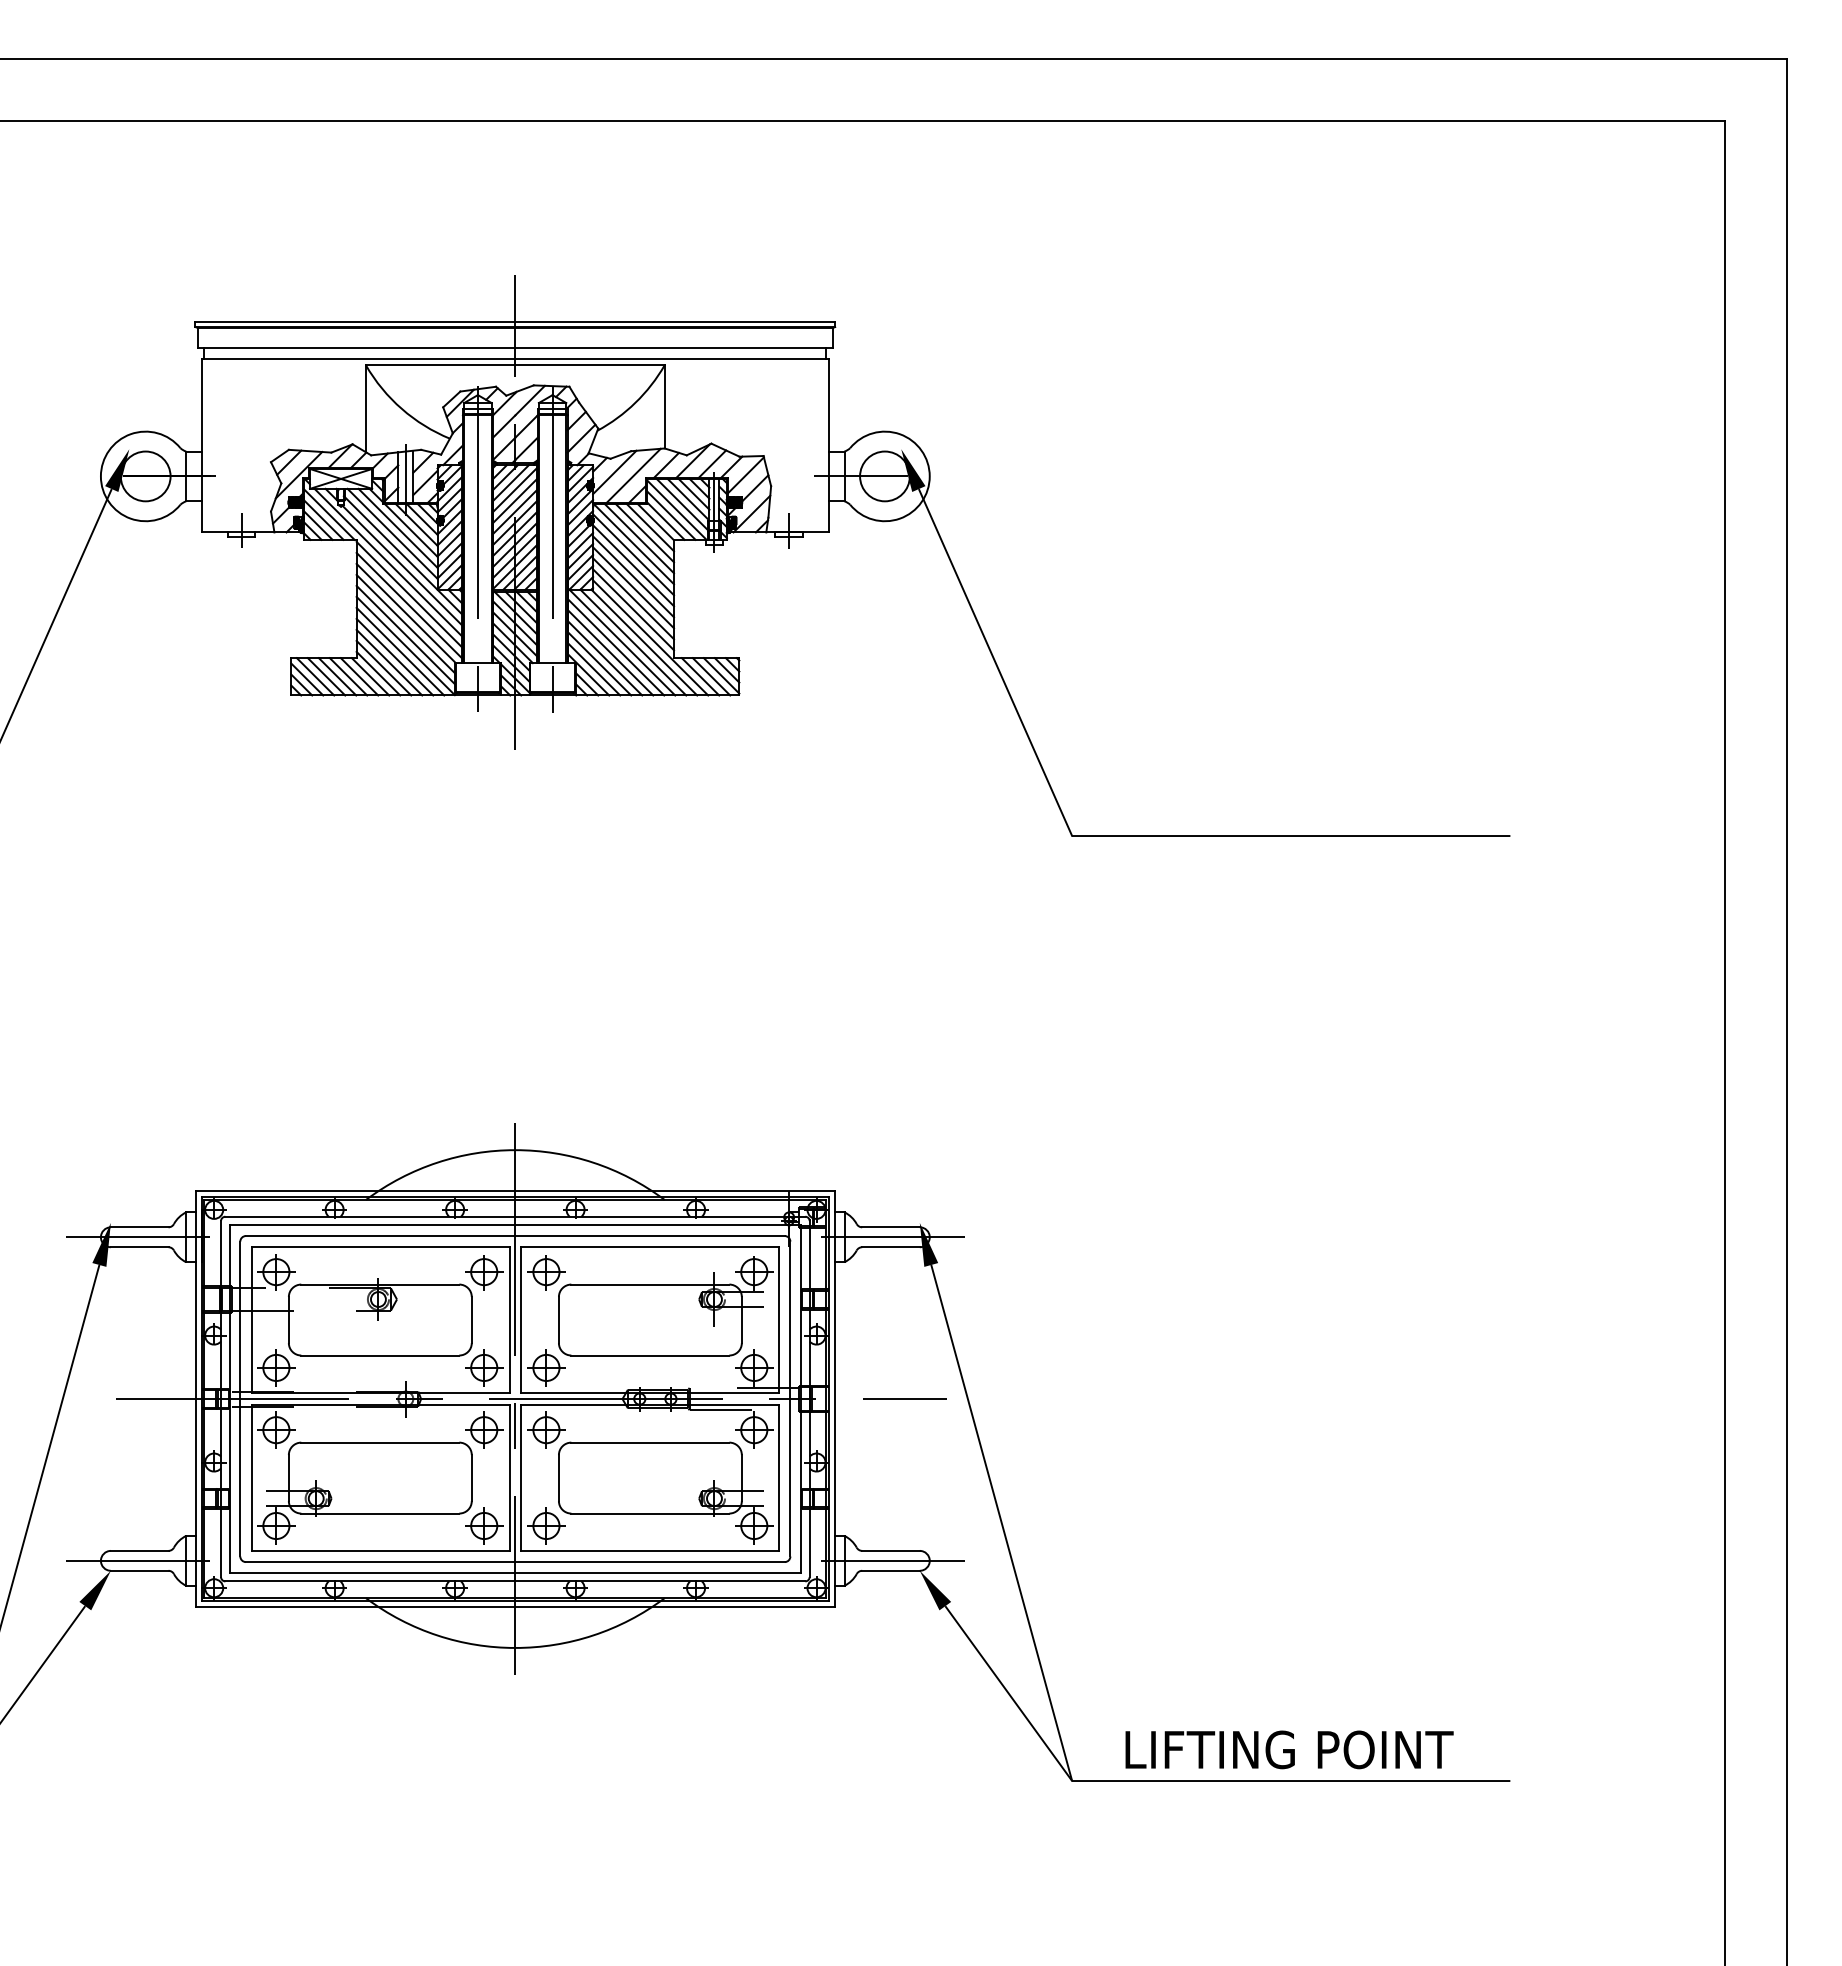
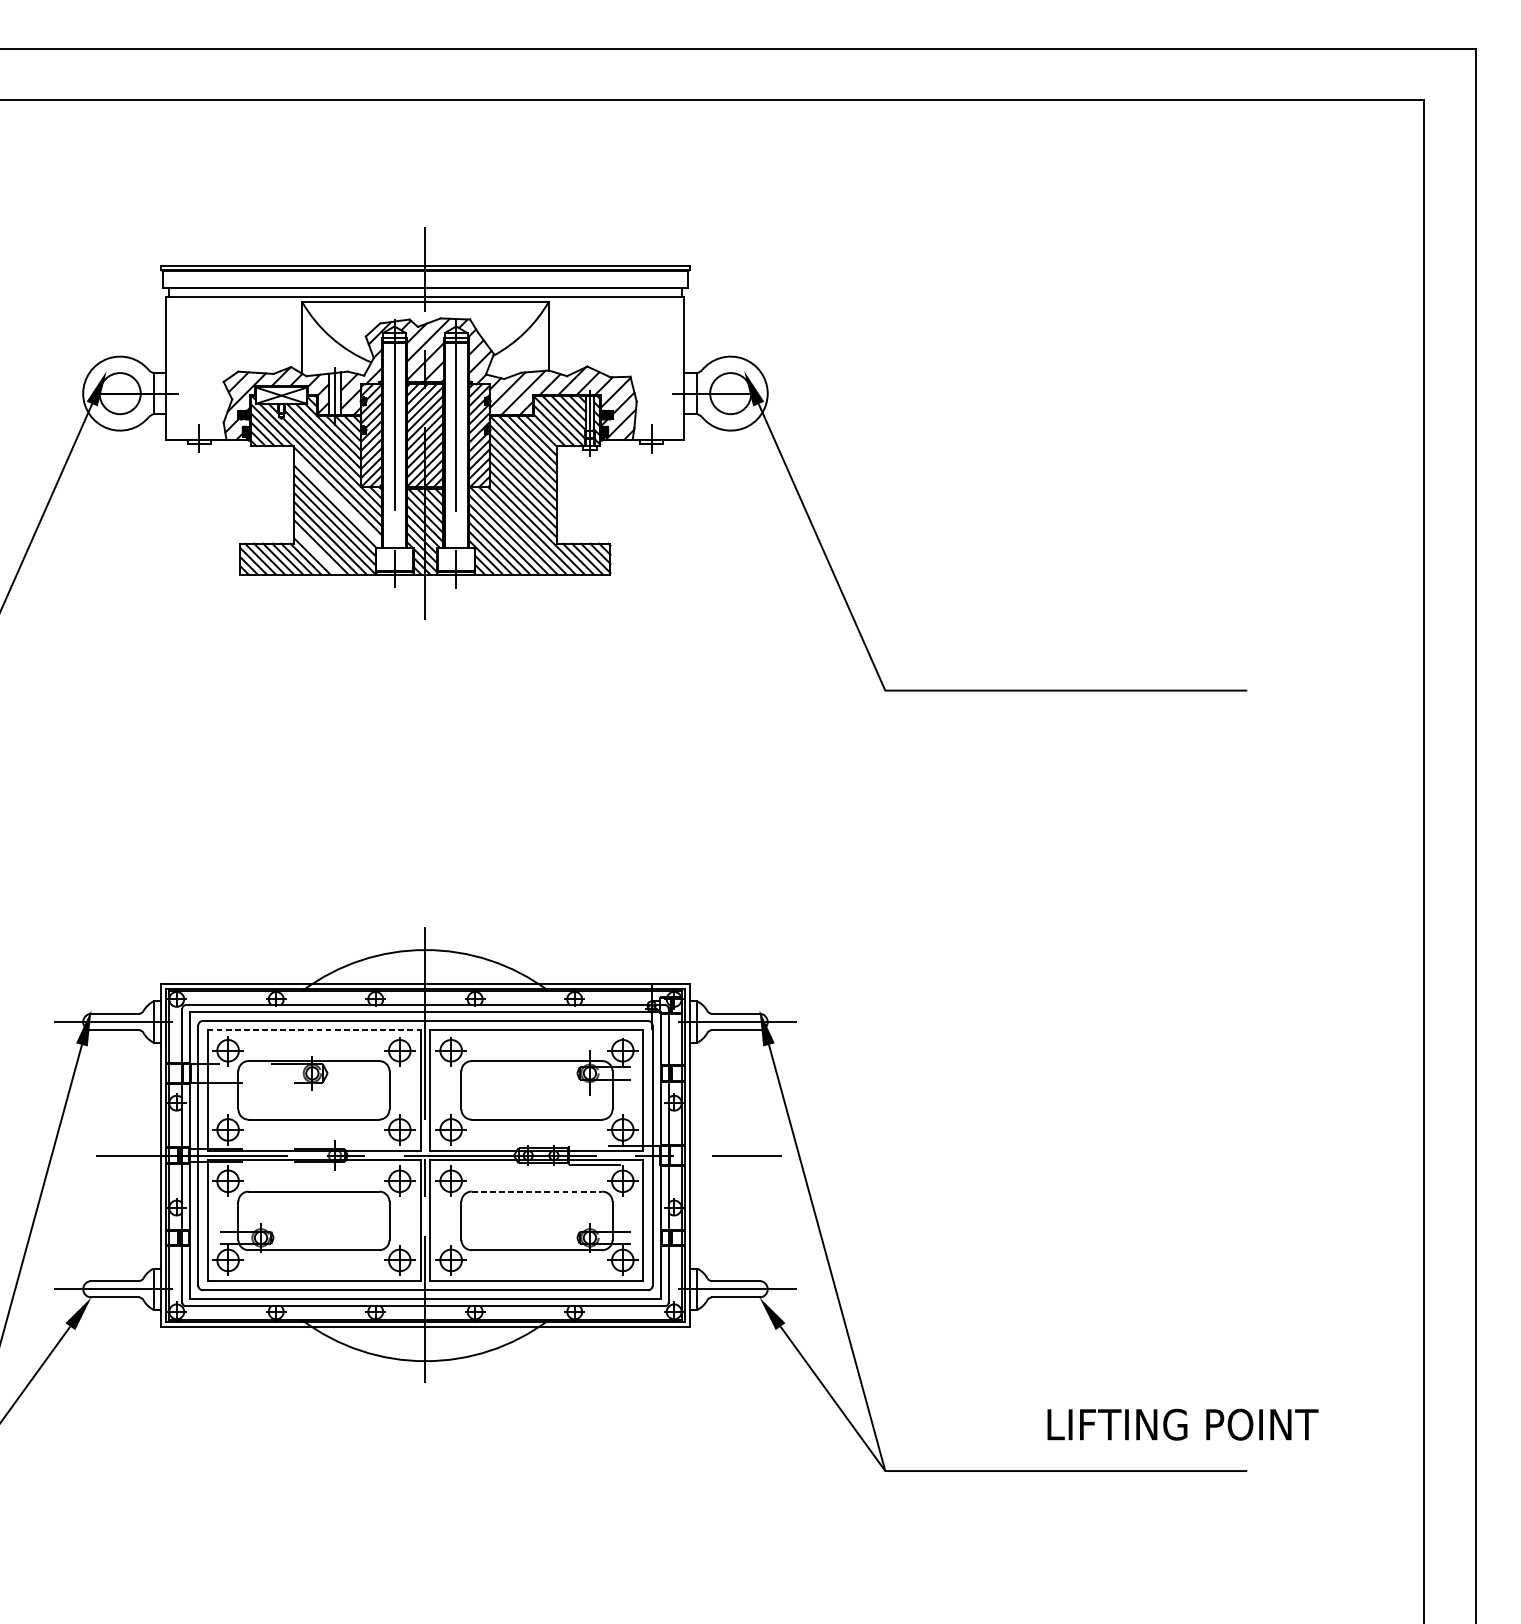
line: (409, 605) -> (338, 500), removed
line: (383, 667) -> (316, 551), removed
line: (381, 1247) -> (314, 1030), solid -> dashed
line: (650, 1442) -> (537, 1191), solid -> dashed
text: (1289, 1749) -> (1182, 1424), moved

